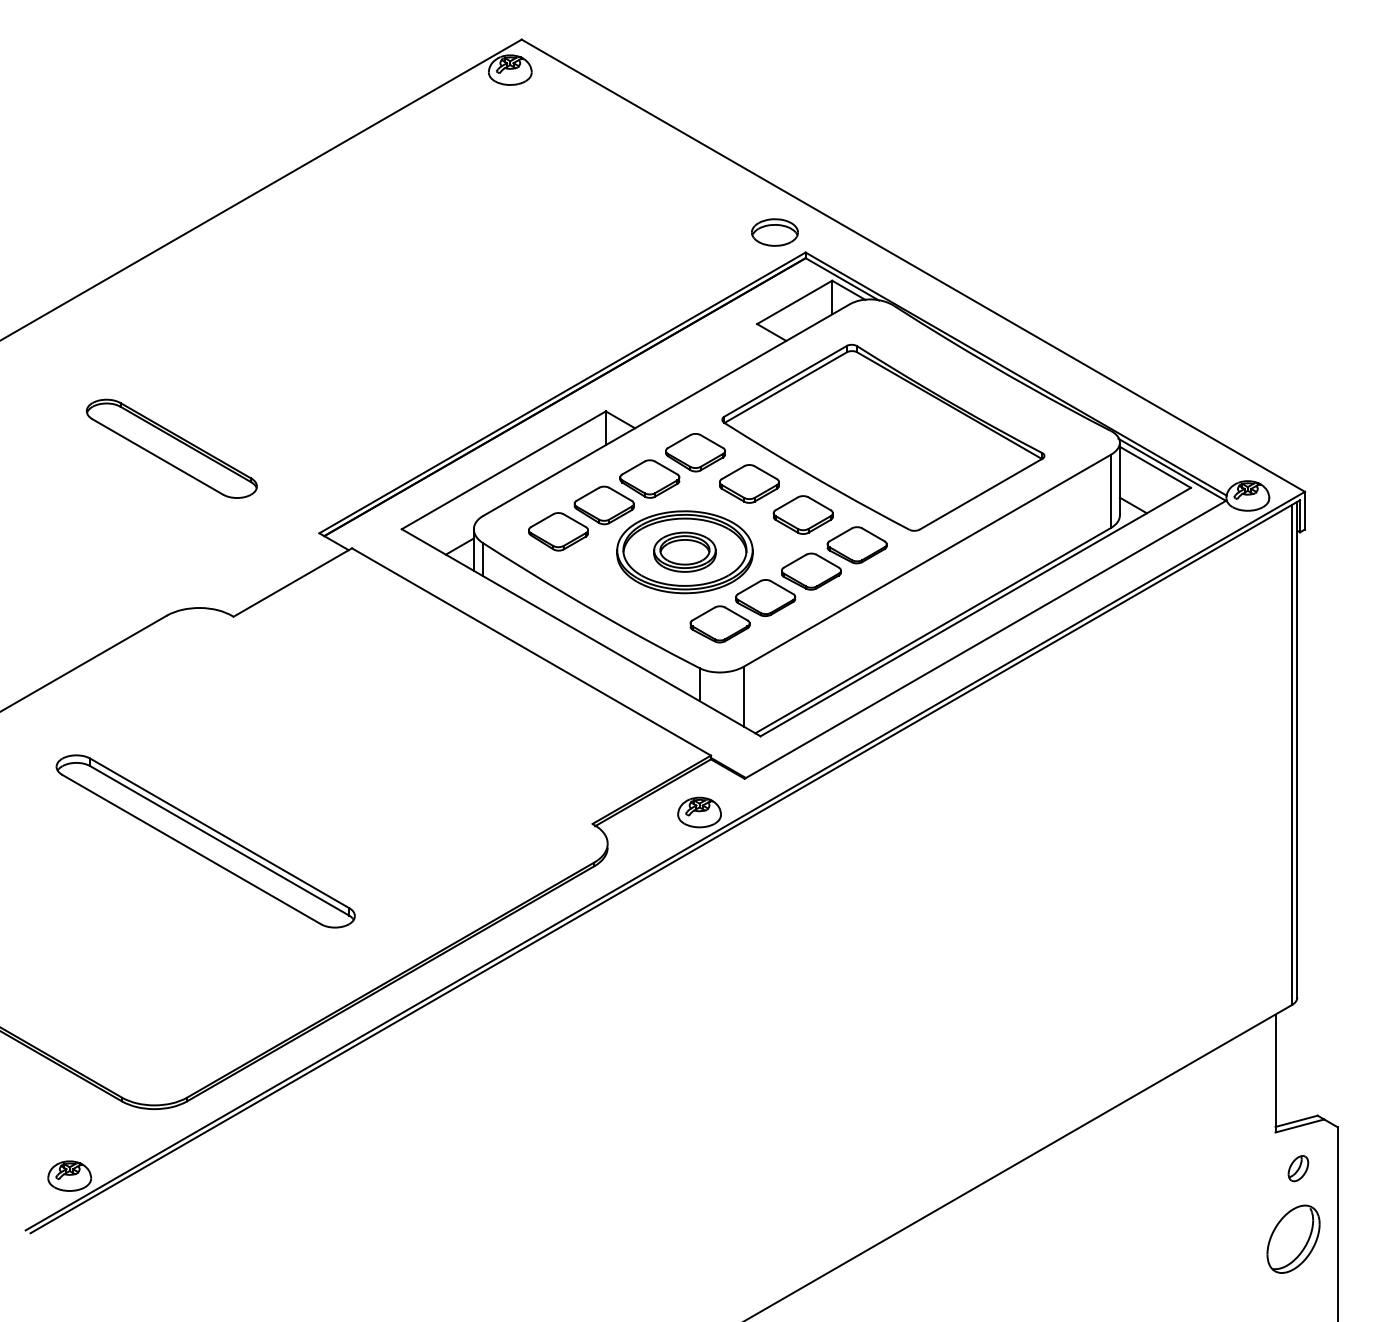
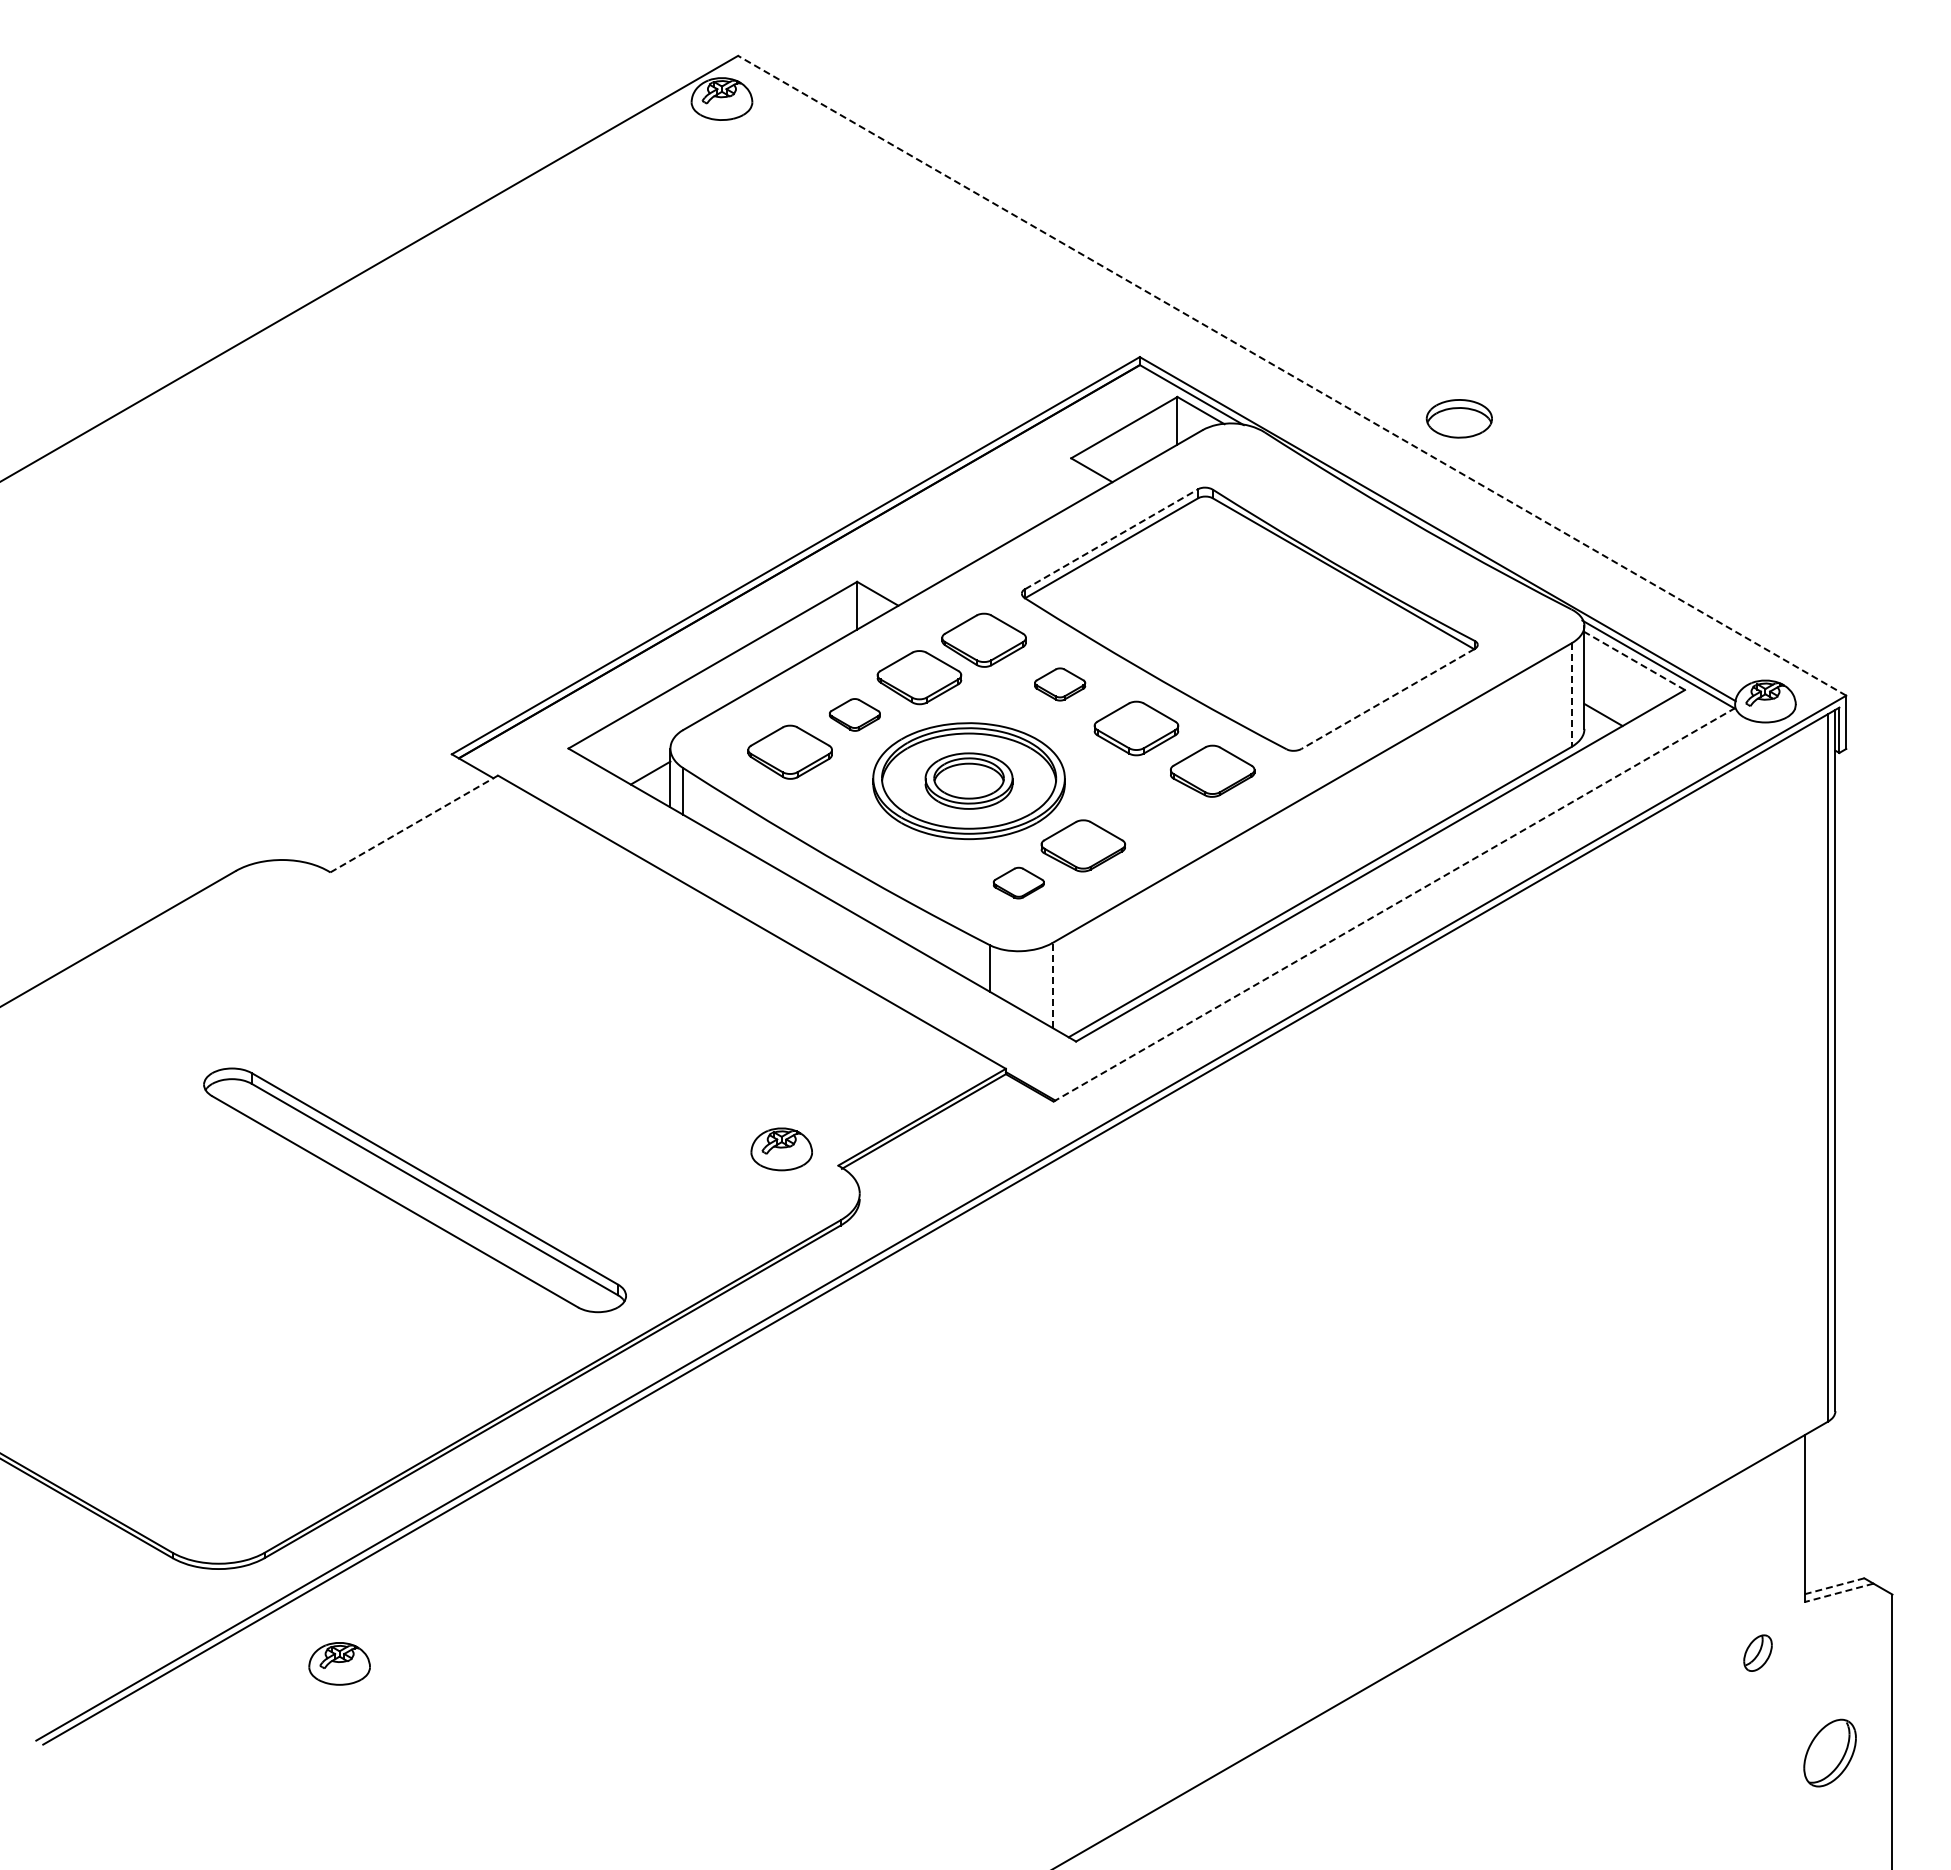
part: (774, 232) -> (1458, 418), moved
line: (913, 265) -> (1292, 375), solid -> dashed
line: (785, 381) -> (1111, 539), solid -> dashed
part: (171, 448) -> (242, 634), removed
line: (1155, 466) -> (1634, 660), solid -> dashed
part: (748, 483) -> (1059, 684), size x0.6
line: (1110, 491) -> (1571, 695), solid -> dashed
line: (981, 493) -> (1388, 698), solid -> dashed
part: (603, 505) -> (854, 714), size x0.6
part: (811, 571) -> (1147, 808), removed
line: (292, 582) -> (414, 824), solid -> dashed
part: (719, 623) -> (1018, 882), size x0.6
line: (985, 639) -> (1394, 904), solid -> dashed
line: (743, 696) -> (1052, 985), solid -> dashed
part: (699, 812) -> (781, 1149), moved
part: (205, 841) -> (414, 1190), moved
line: (1296, 1121) -> (1834, 1586), solid -> dashed
line: (1300, 1125) -> (1839, 1592), solid -> dashed
part: (1298, 1168) -> (1757, 1652), moved
part: (69, 1175) -> (339, 1663), moved
part: (1293, 1238) -> (1829, 1752), size x0.7

